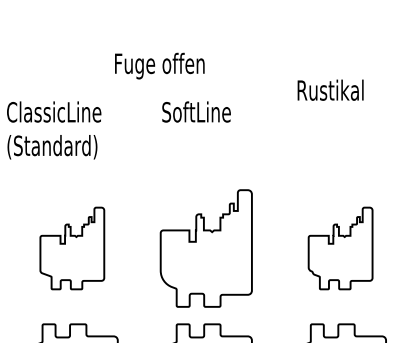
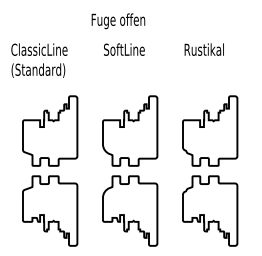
text: (159, 66) -> (118, 21), moved
text: (329, 89) -> (203, 49), moved
part: (72, 247) -> (50, 130), size x1.43
part: (340, 247) -> (210, 130), size x1.43

